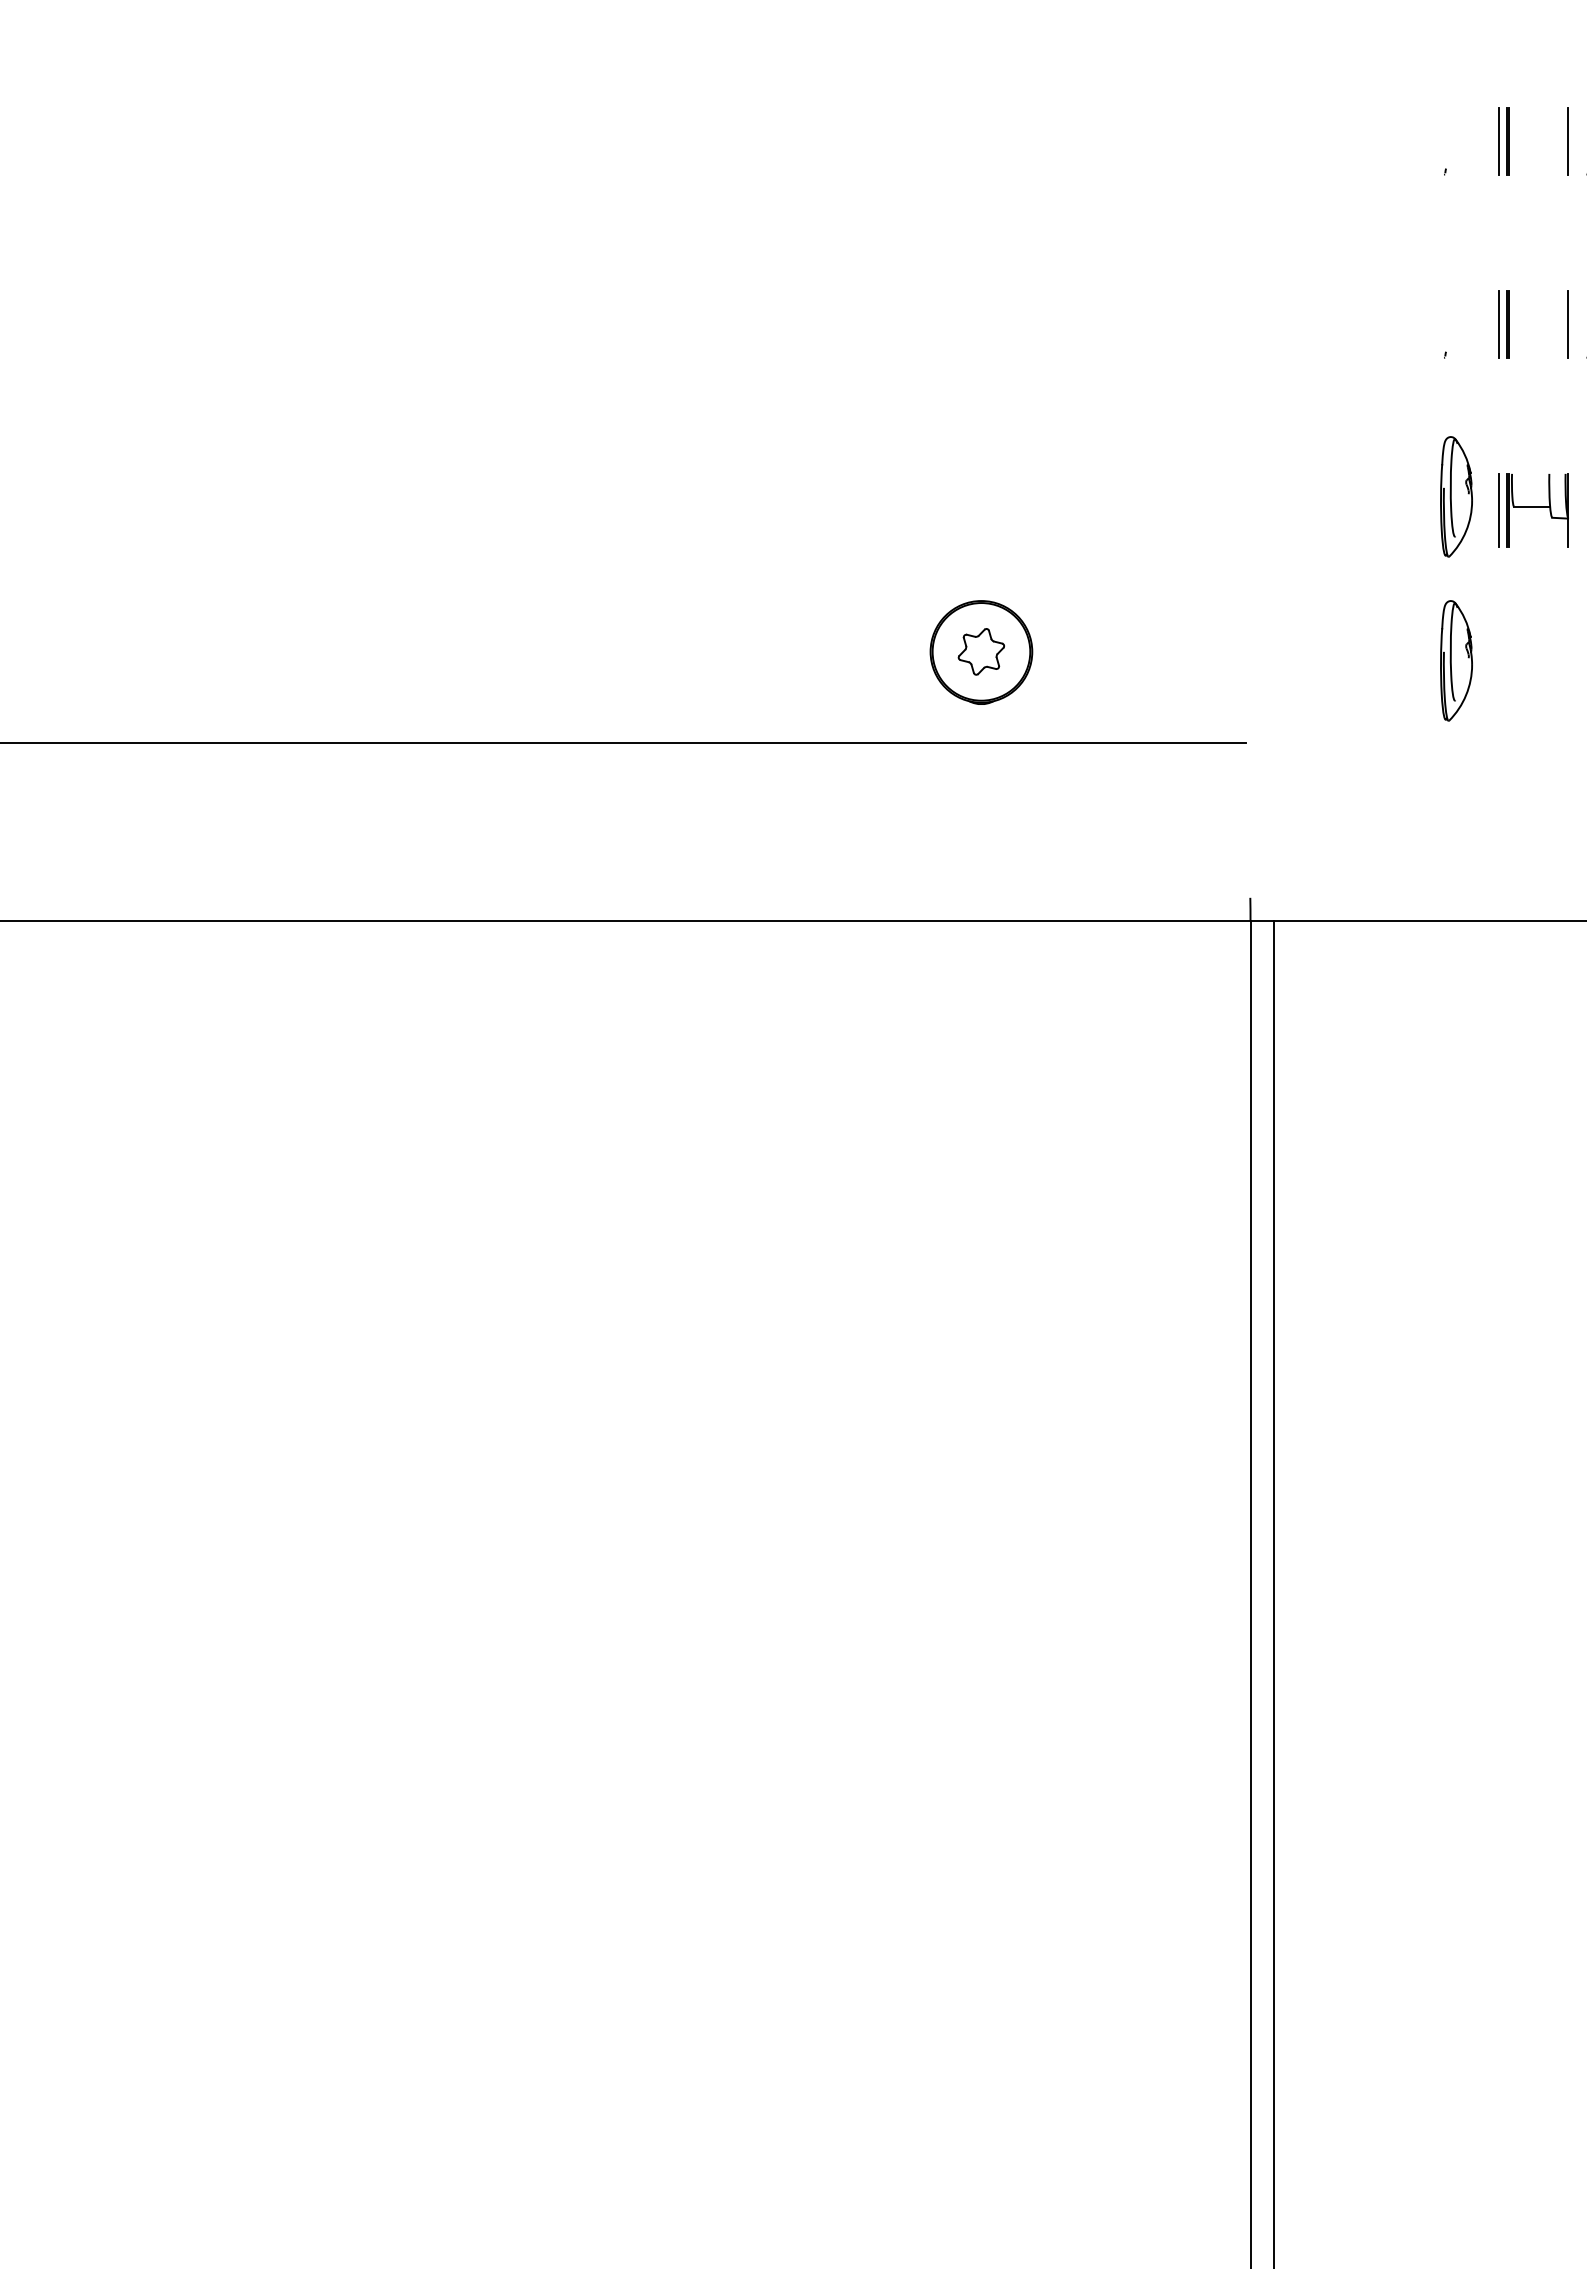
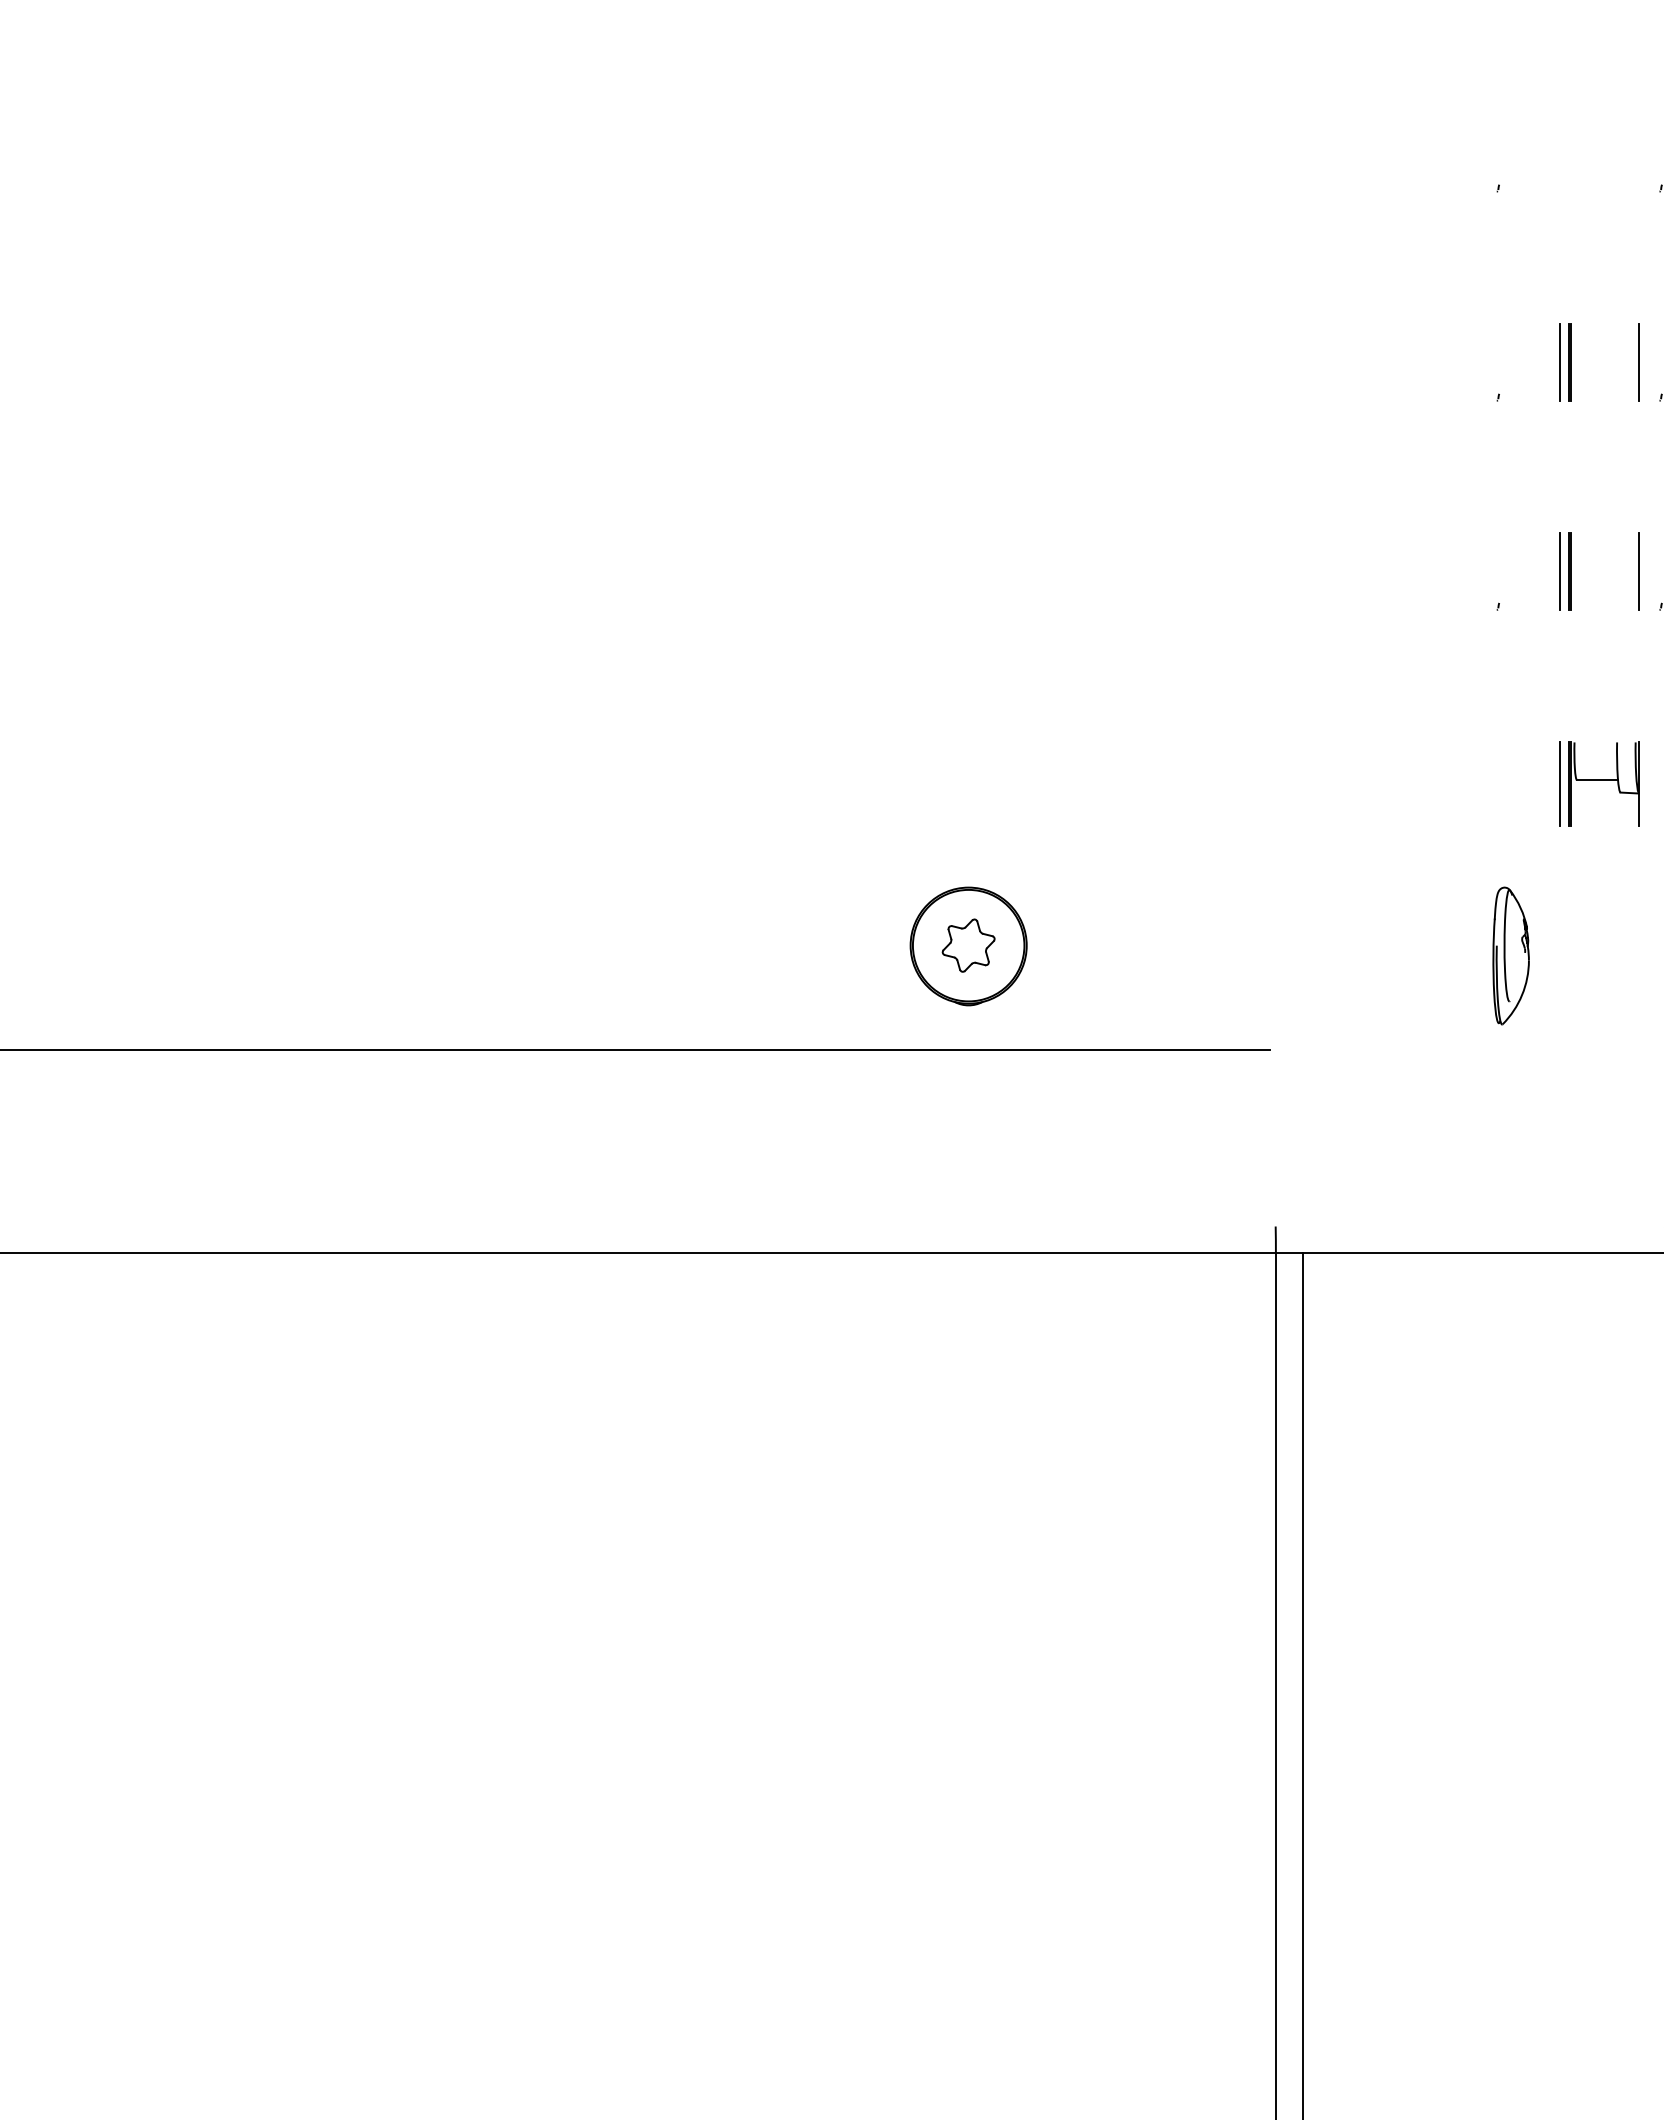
part: (1456, 496) -> (1511, 768), removed

